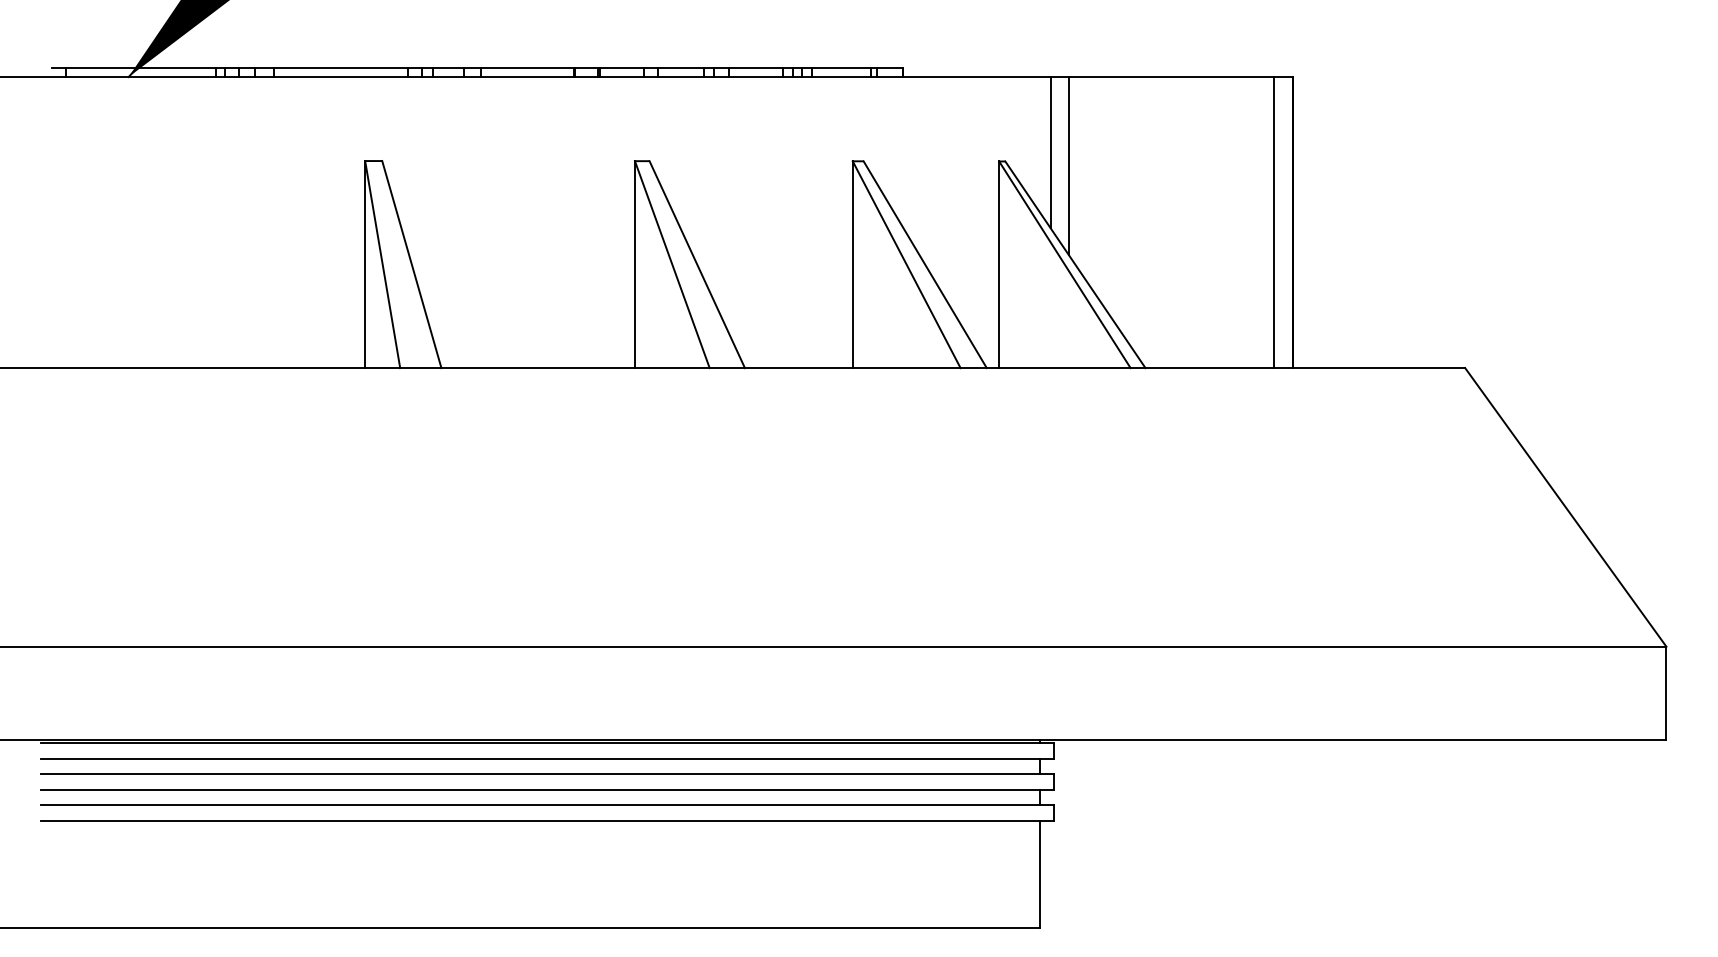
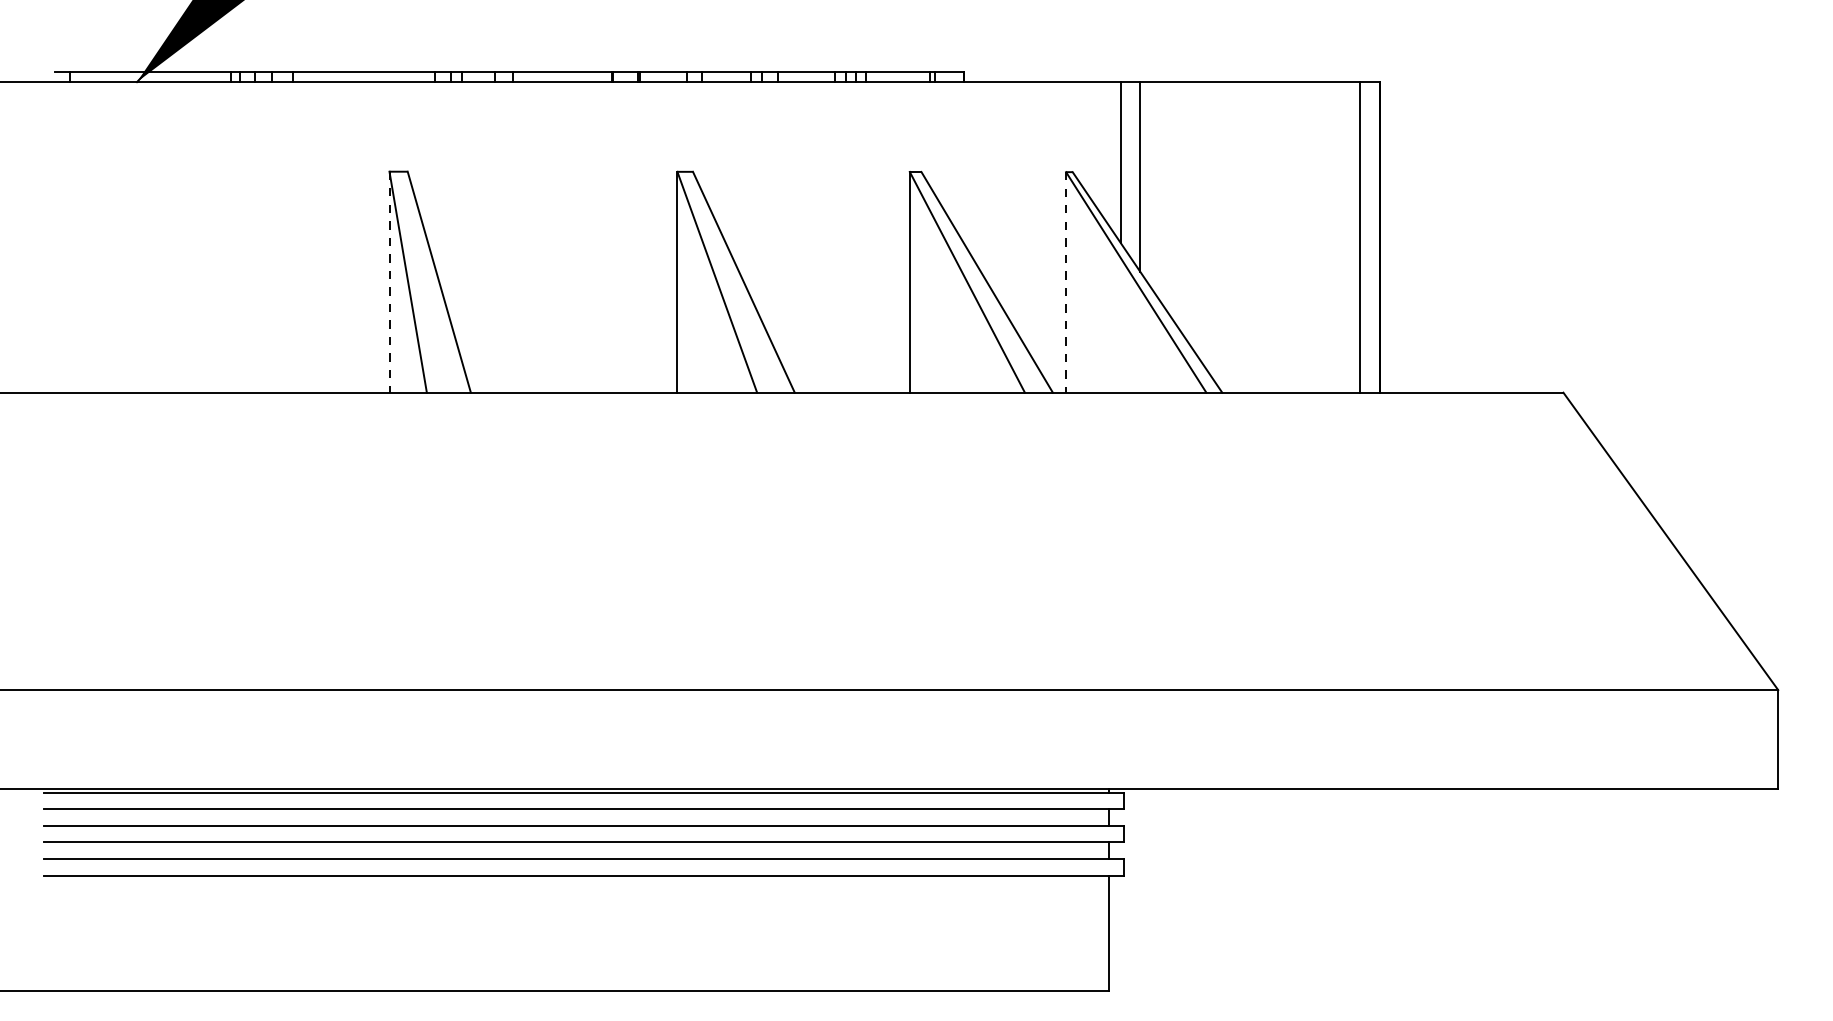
line: (365, 264) -> (389, 282), solid -> dashed
line: (999, 265) -> (1066, 283), solid -> dashed

